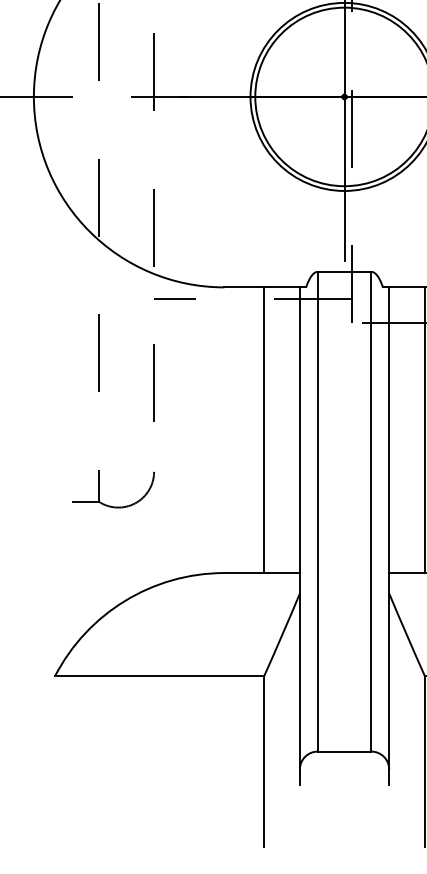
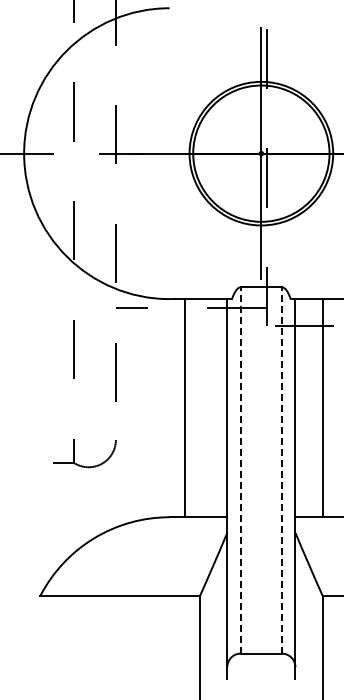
line: (263, 430) -> (184, 408), moved
line: (317, 510) -> (240, 469), solid -> dashed
line: (370, 510) -> (281, 469), solid -> dashed

